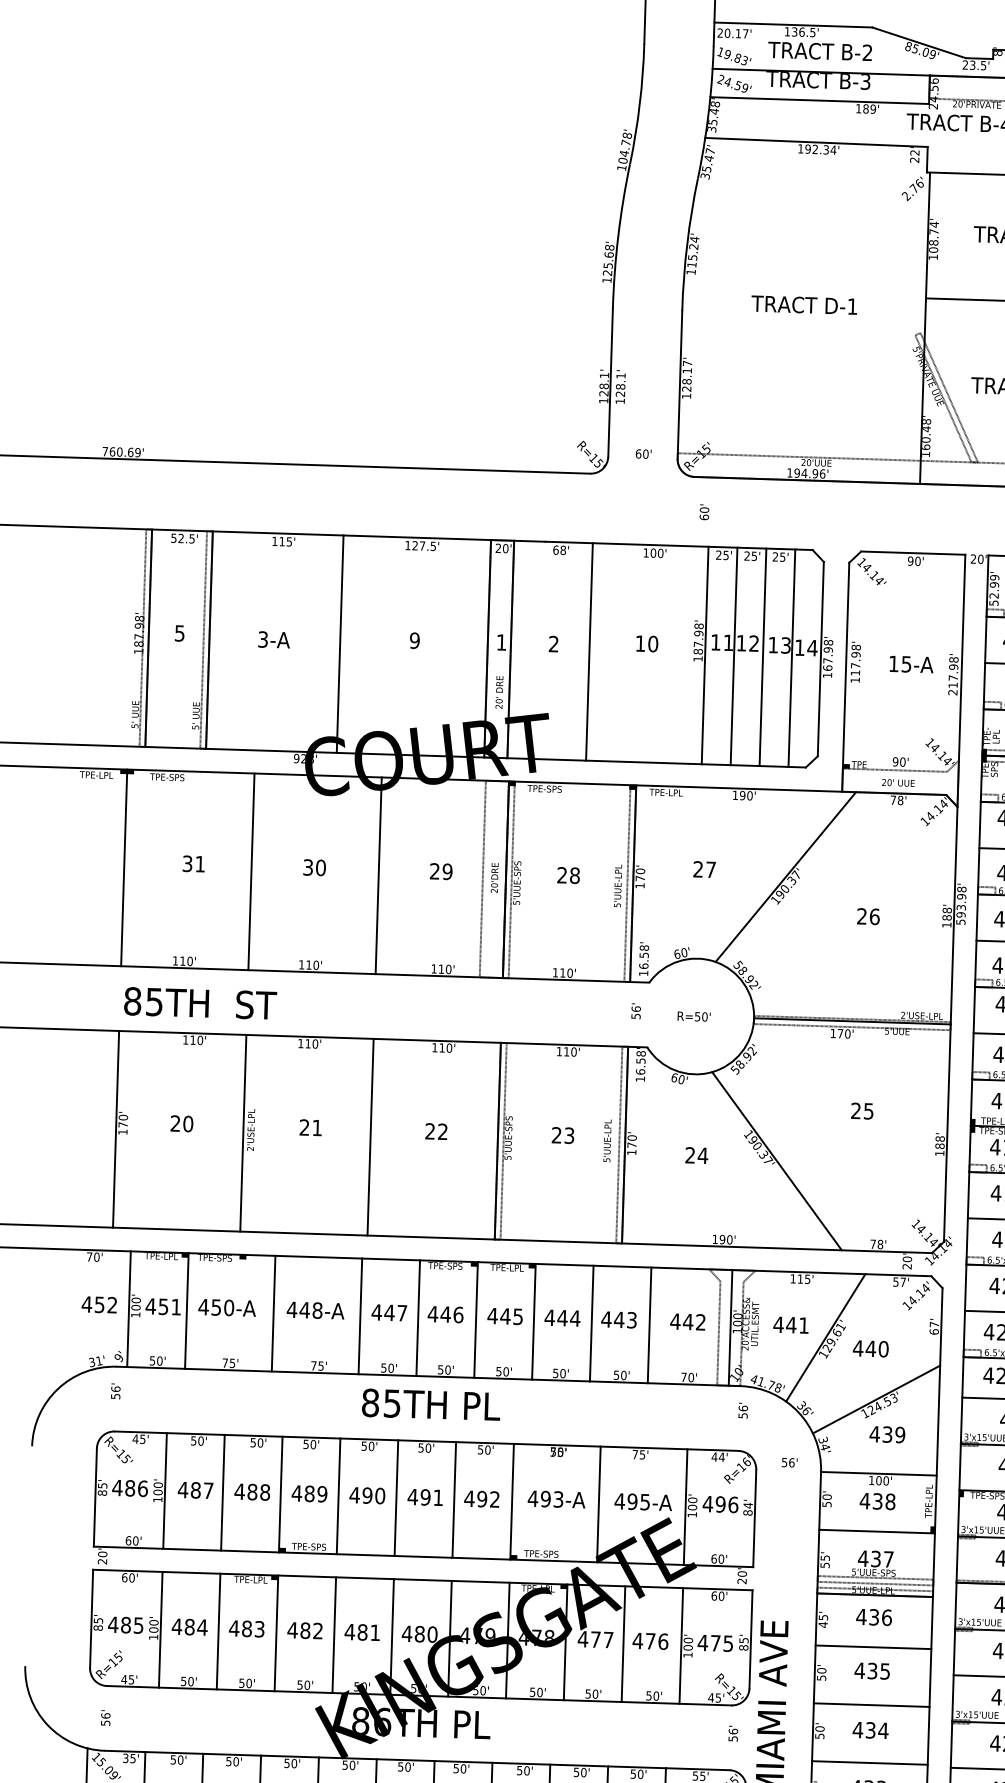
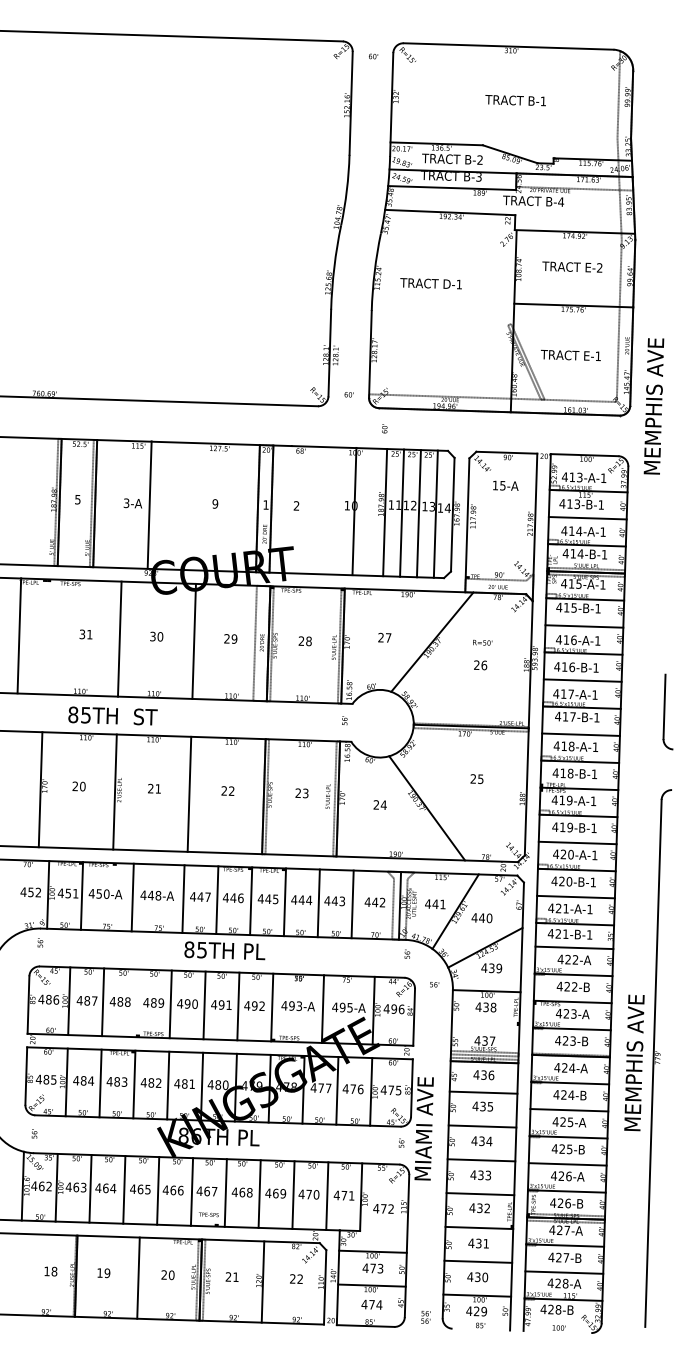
text: (803, 304) -> (430, 283), moved
line: (339, 643) -> (149, 504), moved
line: (589, 651) -> (354, 511), moved
text: (910, 663) -> (505, 485), moved
line: (124, 867) -> (19, 635), moved
text: (199, 1002) -> (112, 715), moved
text: (693, 1016) -> (482, 642), moved
line: (280, 1494) -> (136, 1003), removed
line: (876, 1530) -> (485, 1024), removed

